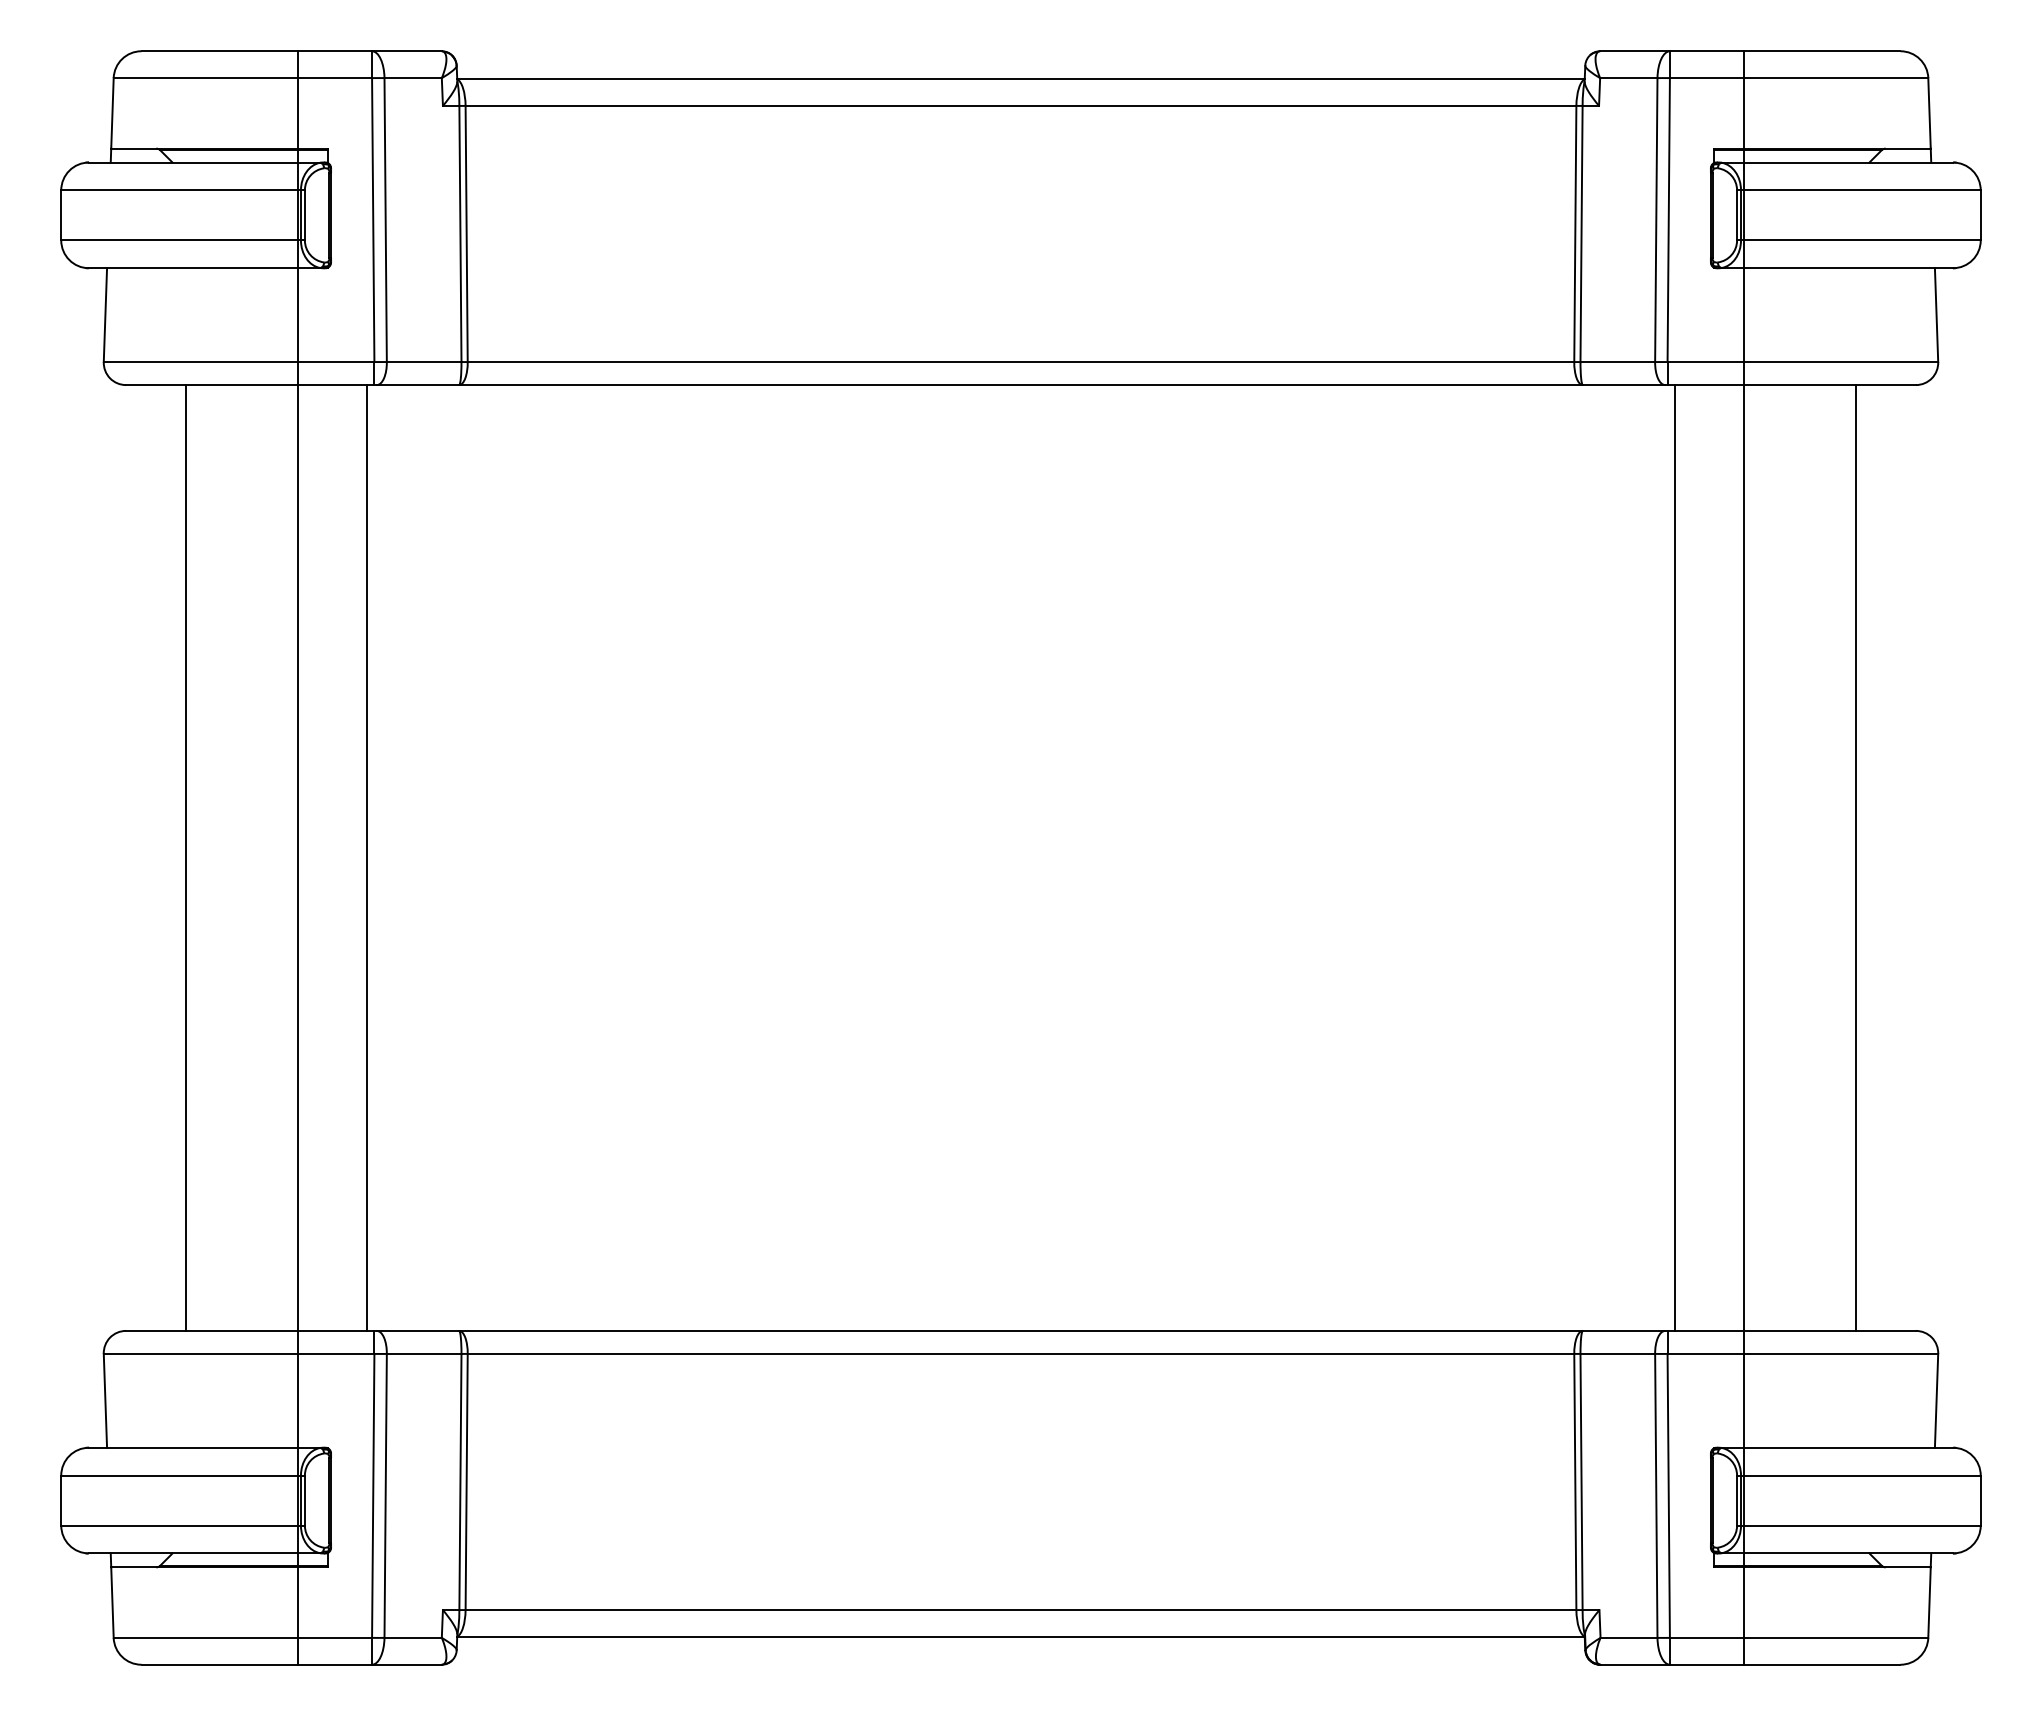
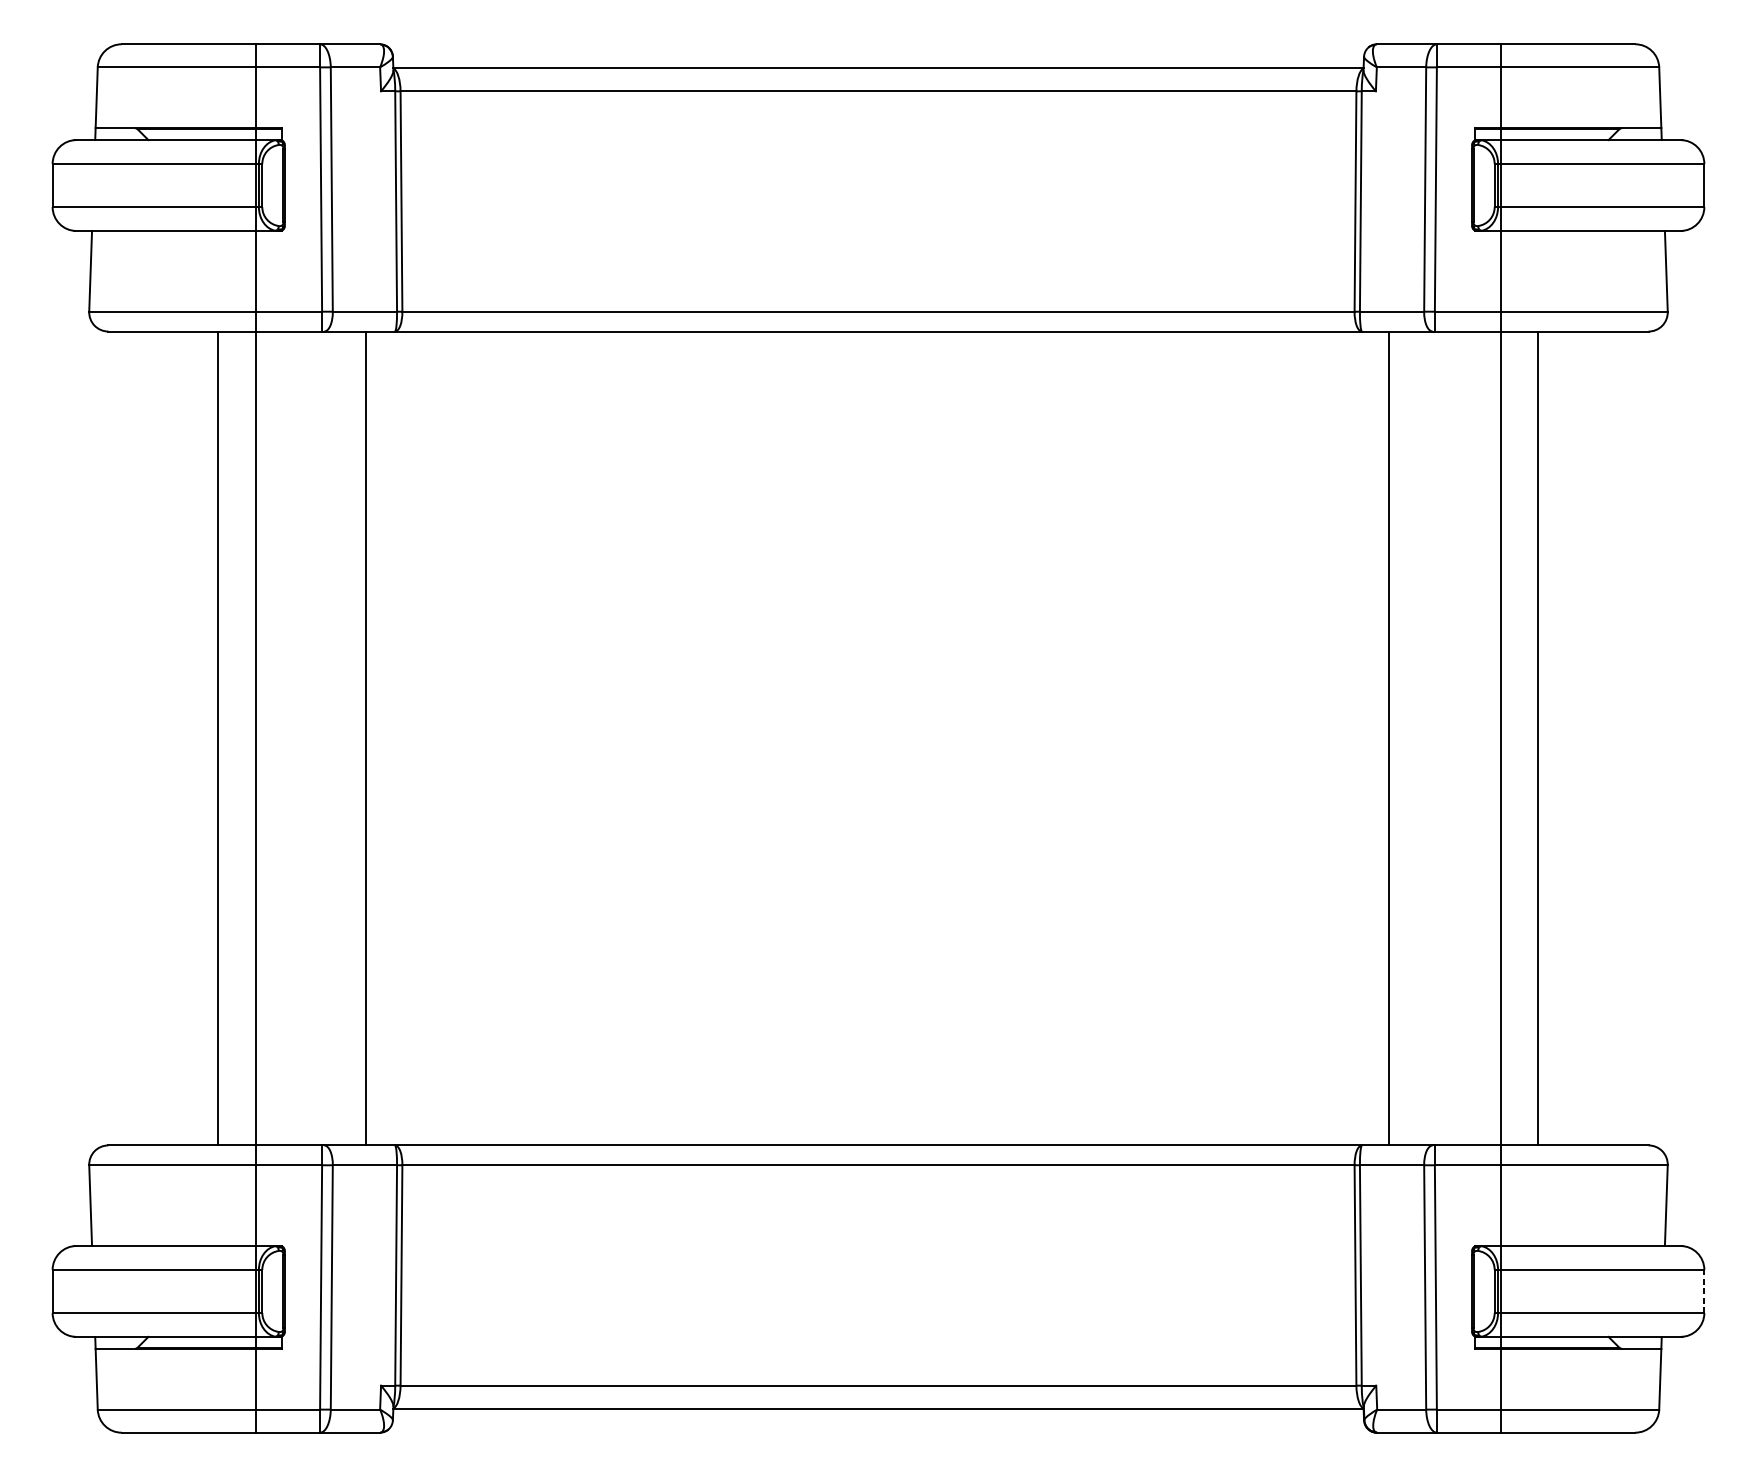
line: (186, 857) -> (218, 738), moved
line: (367, 857) -> (366, 738), moved
line: (1674, 857) -> (1389, 738), moved
line: (1855, 857) -> (1538, 738), moved
line: (1980, 1500) -> (1704, 1291), solid -> dashed

